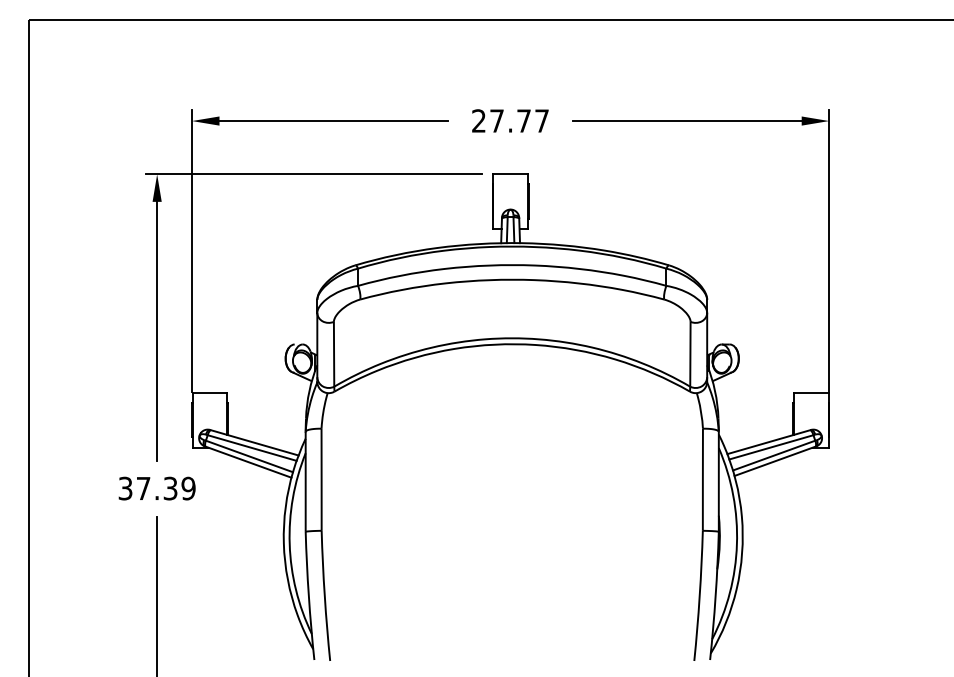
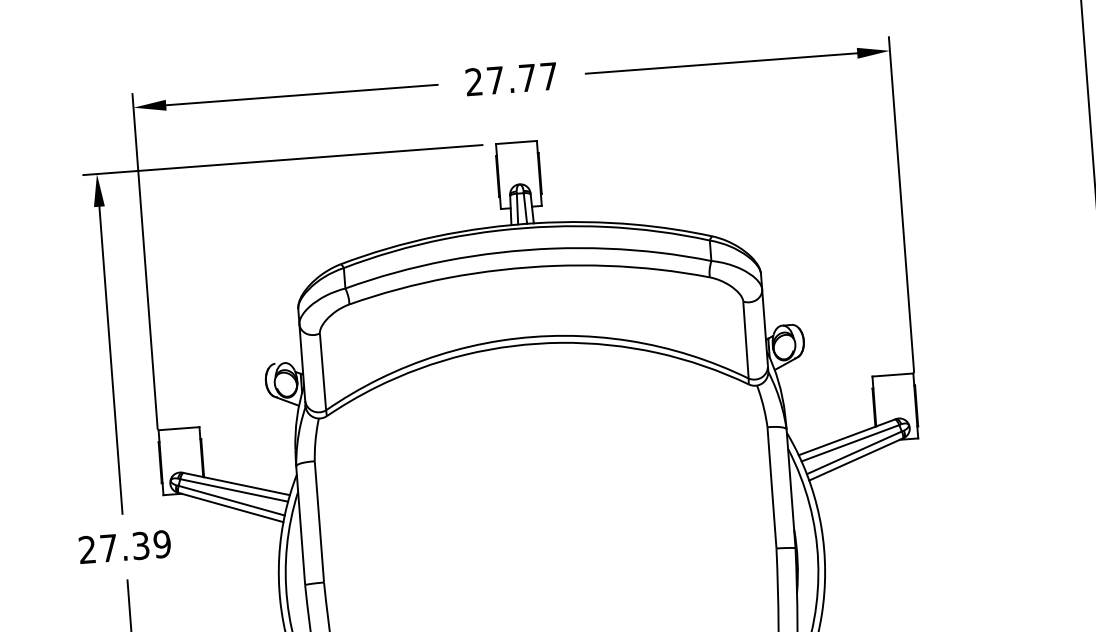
text: (125, 488) -> (87, 549), 37.39 -> 27.39

